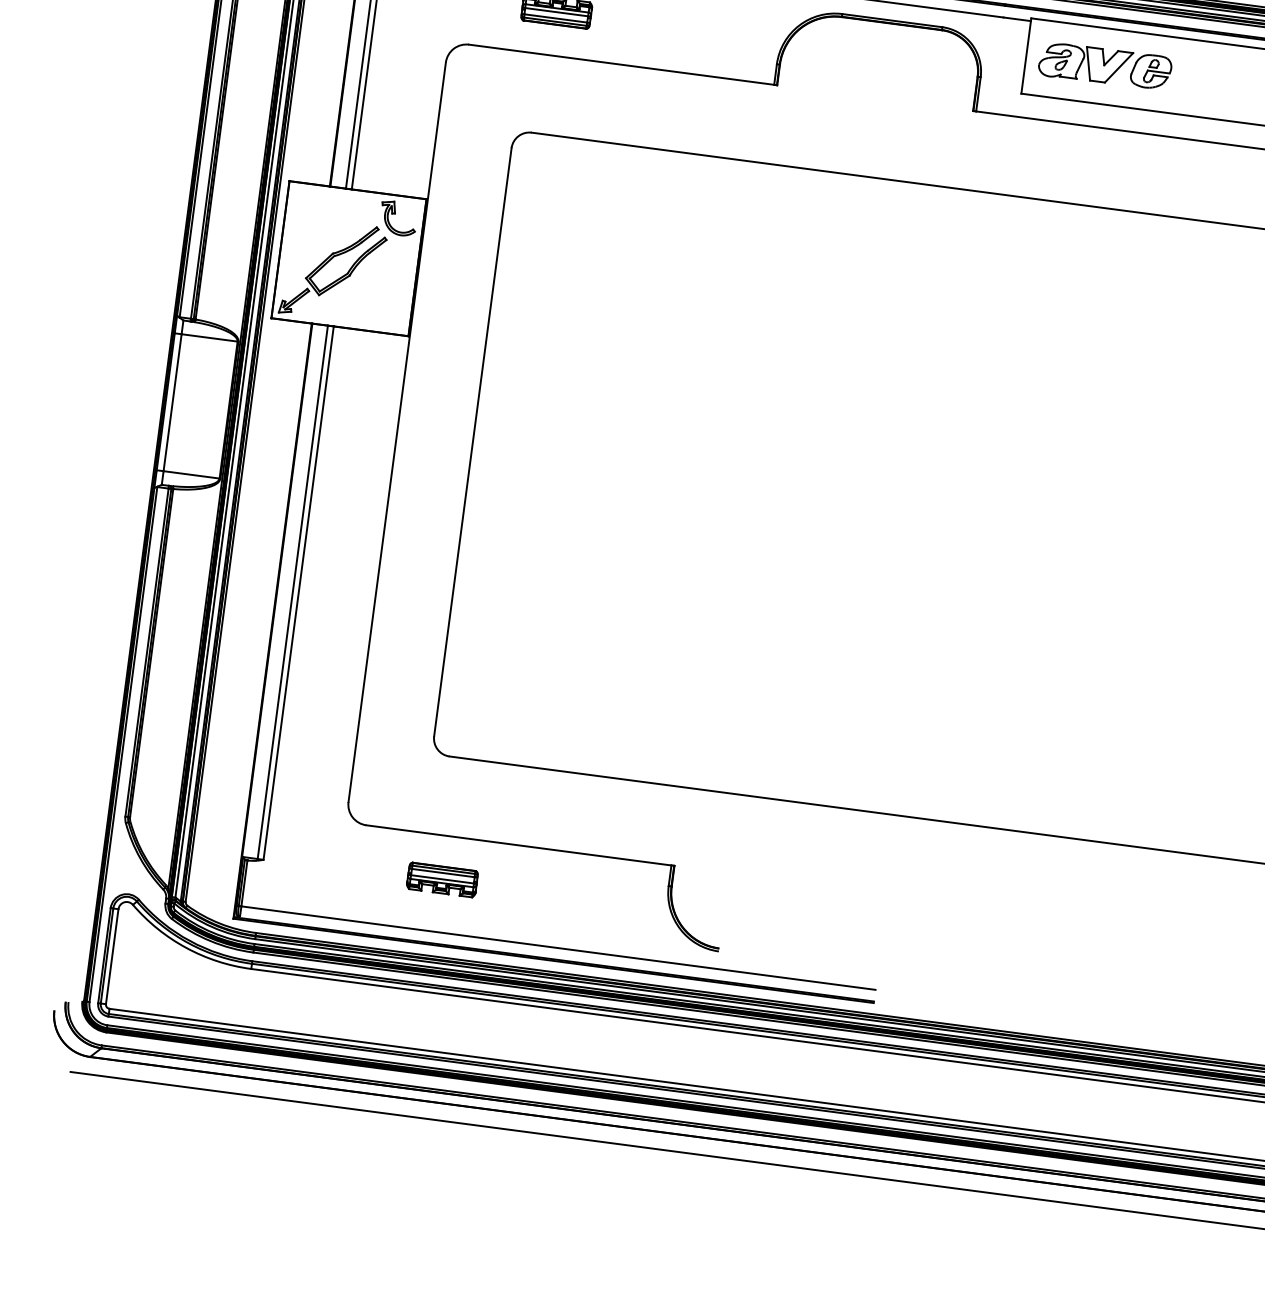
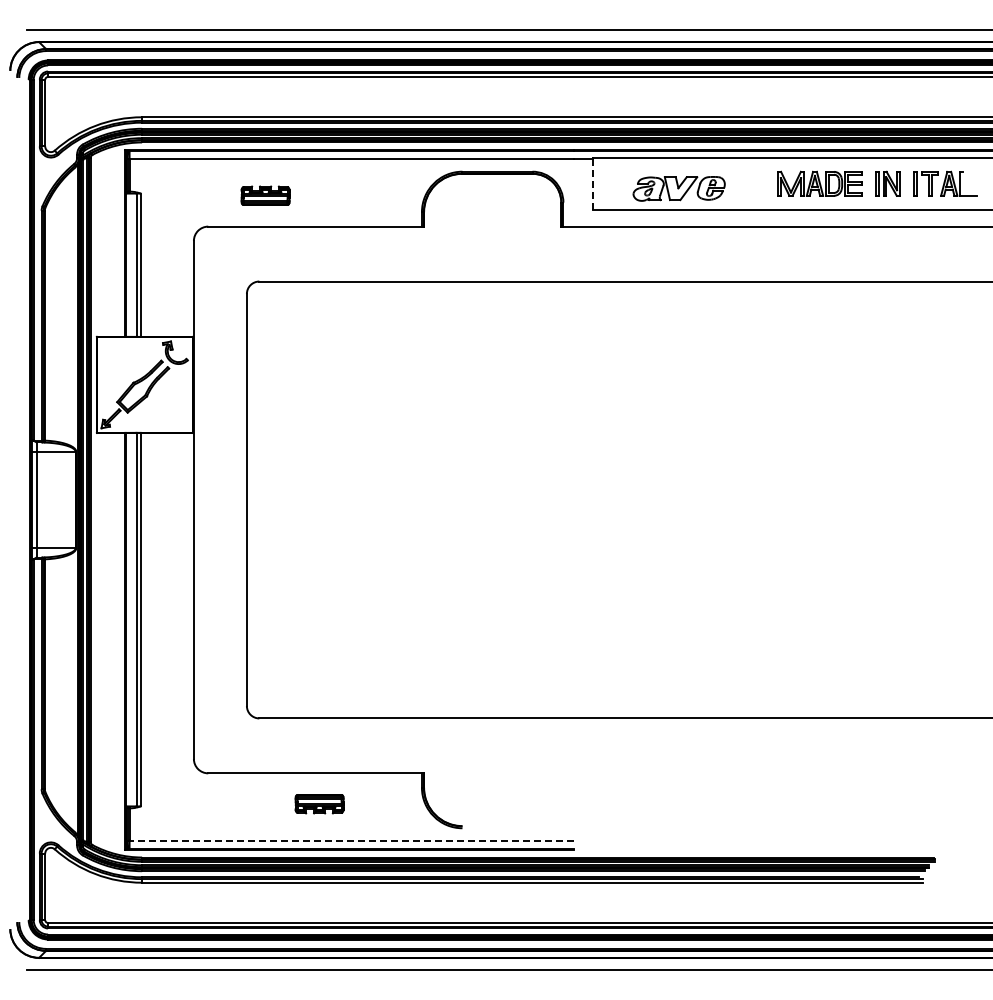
line: (1025, 56) -> (592, 184), solid -> dashed
part: (1104, 65) -> (678, 188), moved
part: (442, 880) -> (319, 804), moved
line: (558, 948) -> (351, 840), solid -> dashed

